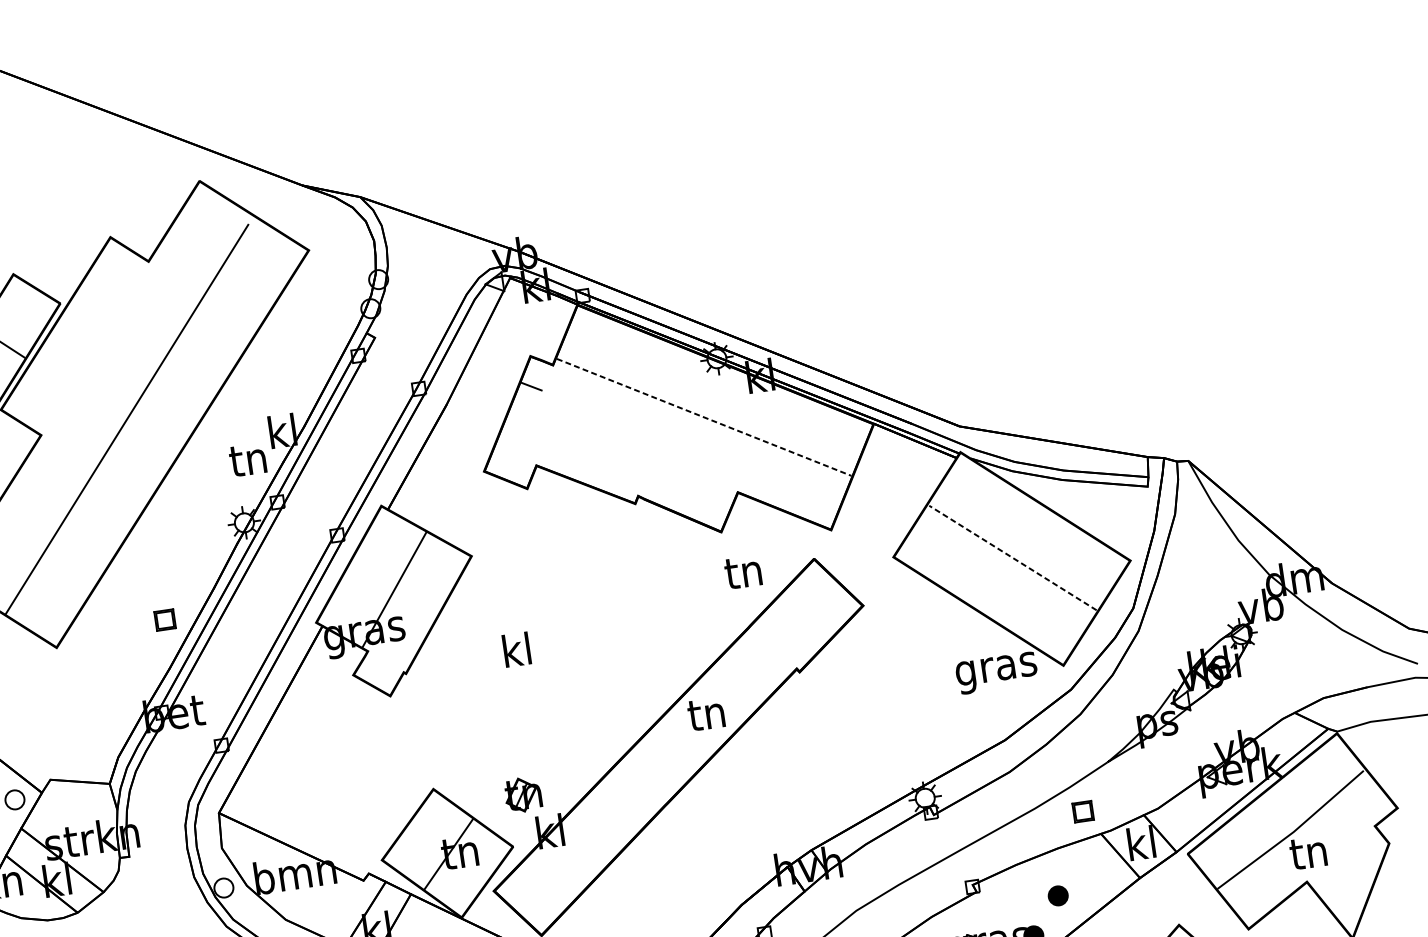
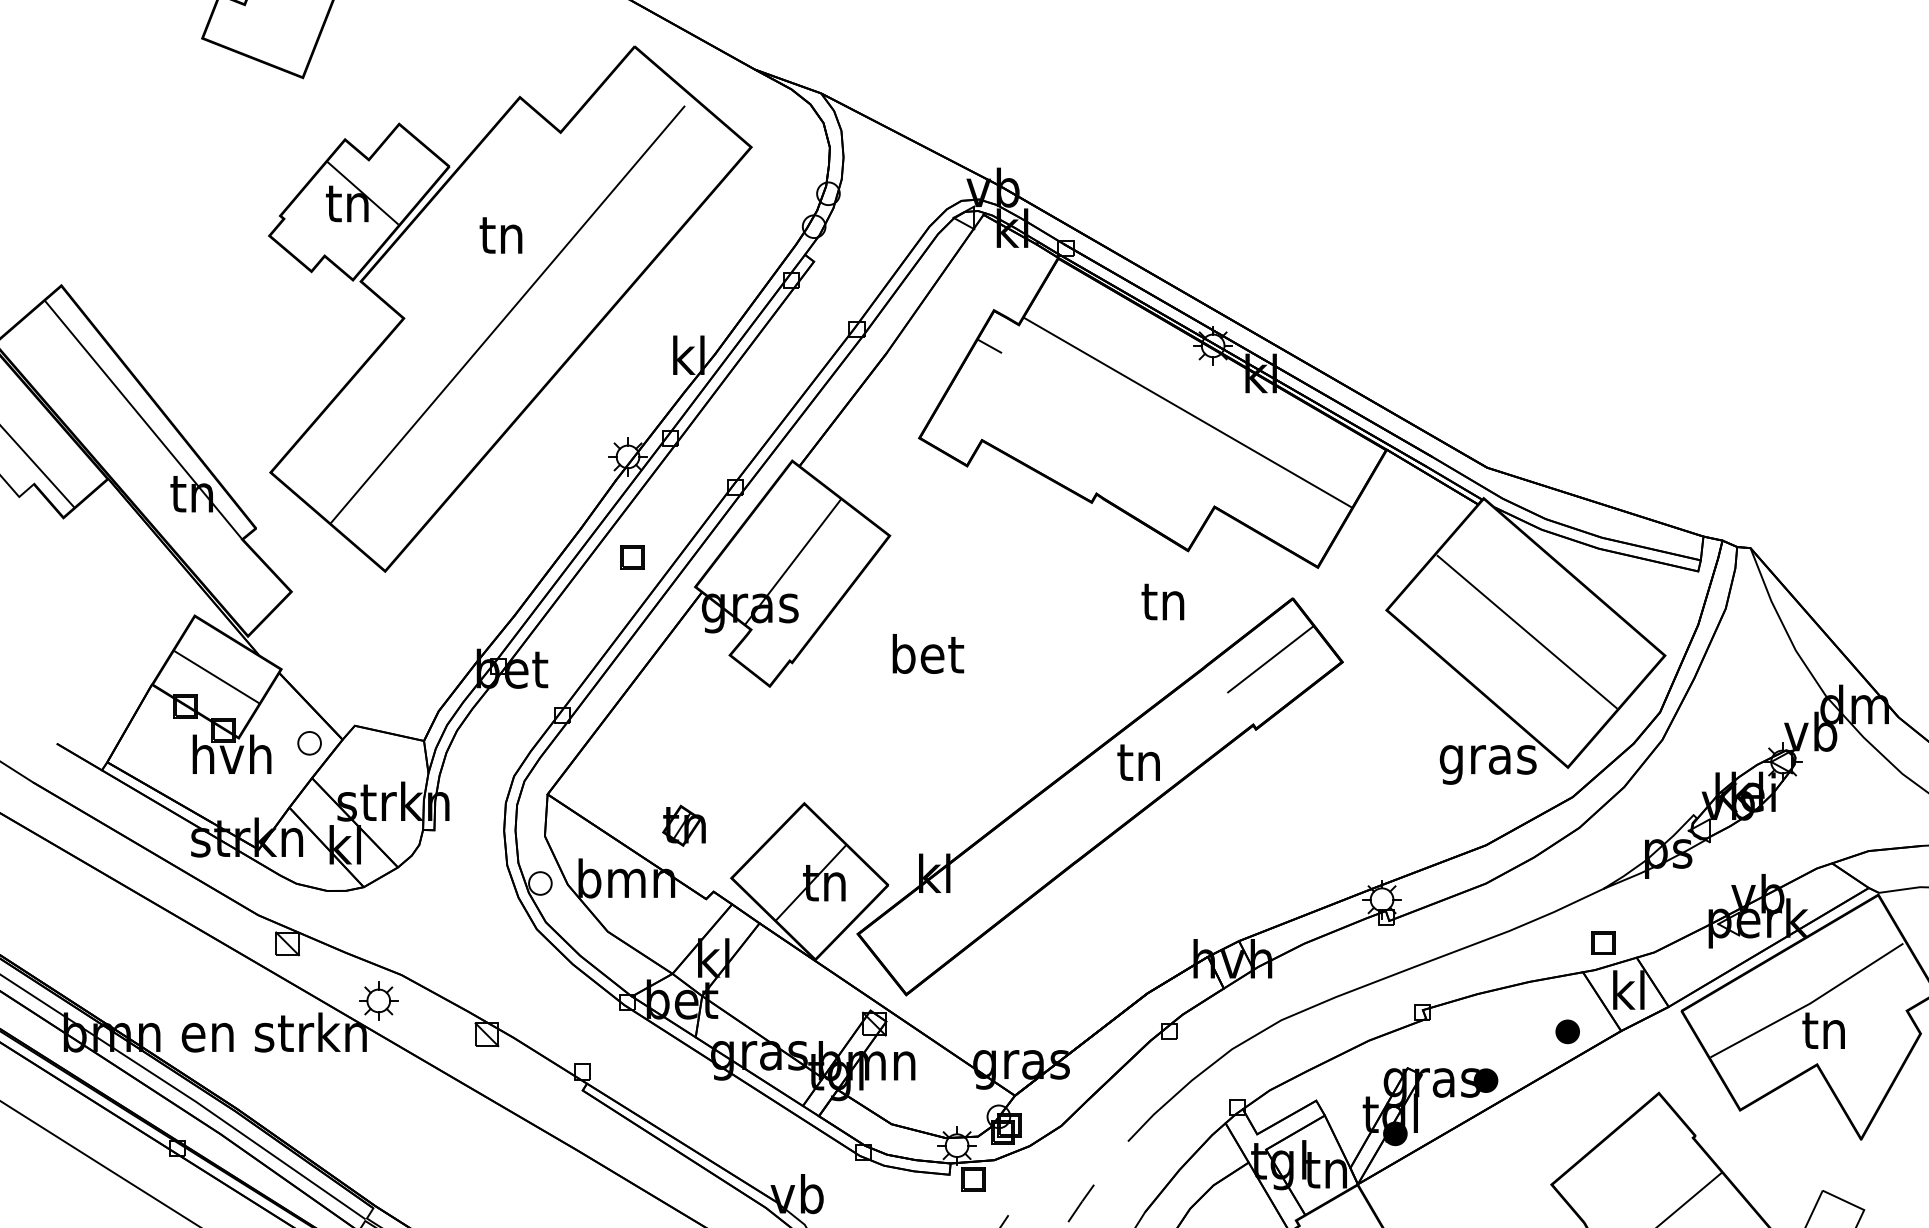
line: (703, 417) -> (1187, 412), dashed -> solid
text: (247, 460) -> (500, 235), moved
line: (1012, 557) -> (1526, 631), dashed -> solid
text: (742, 572) -> (1162, 601), moved
line: (803, 612) -> (1270, 659), added
part: (164, 619) -> (632, 557), moved
text: (518, 649) -> (928, 653), kl -> bet
part: (522, 794) -> (683, 825), moved
part: (1082, 811) -> (1603, 942), moved
part: (1058, 895) -> (1567, 1031), moved

